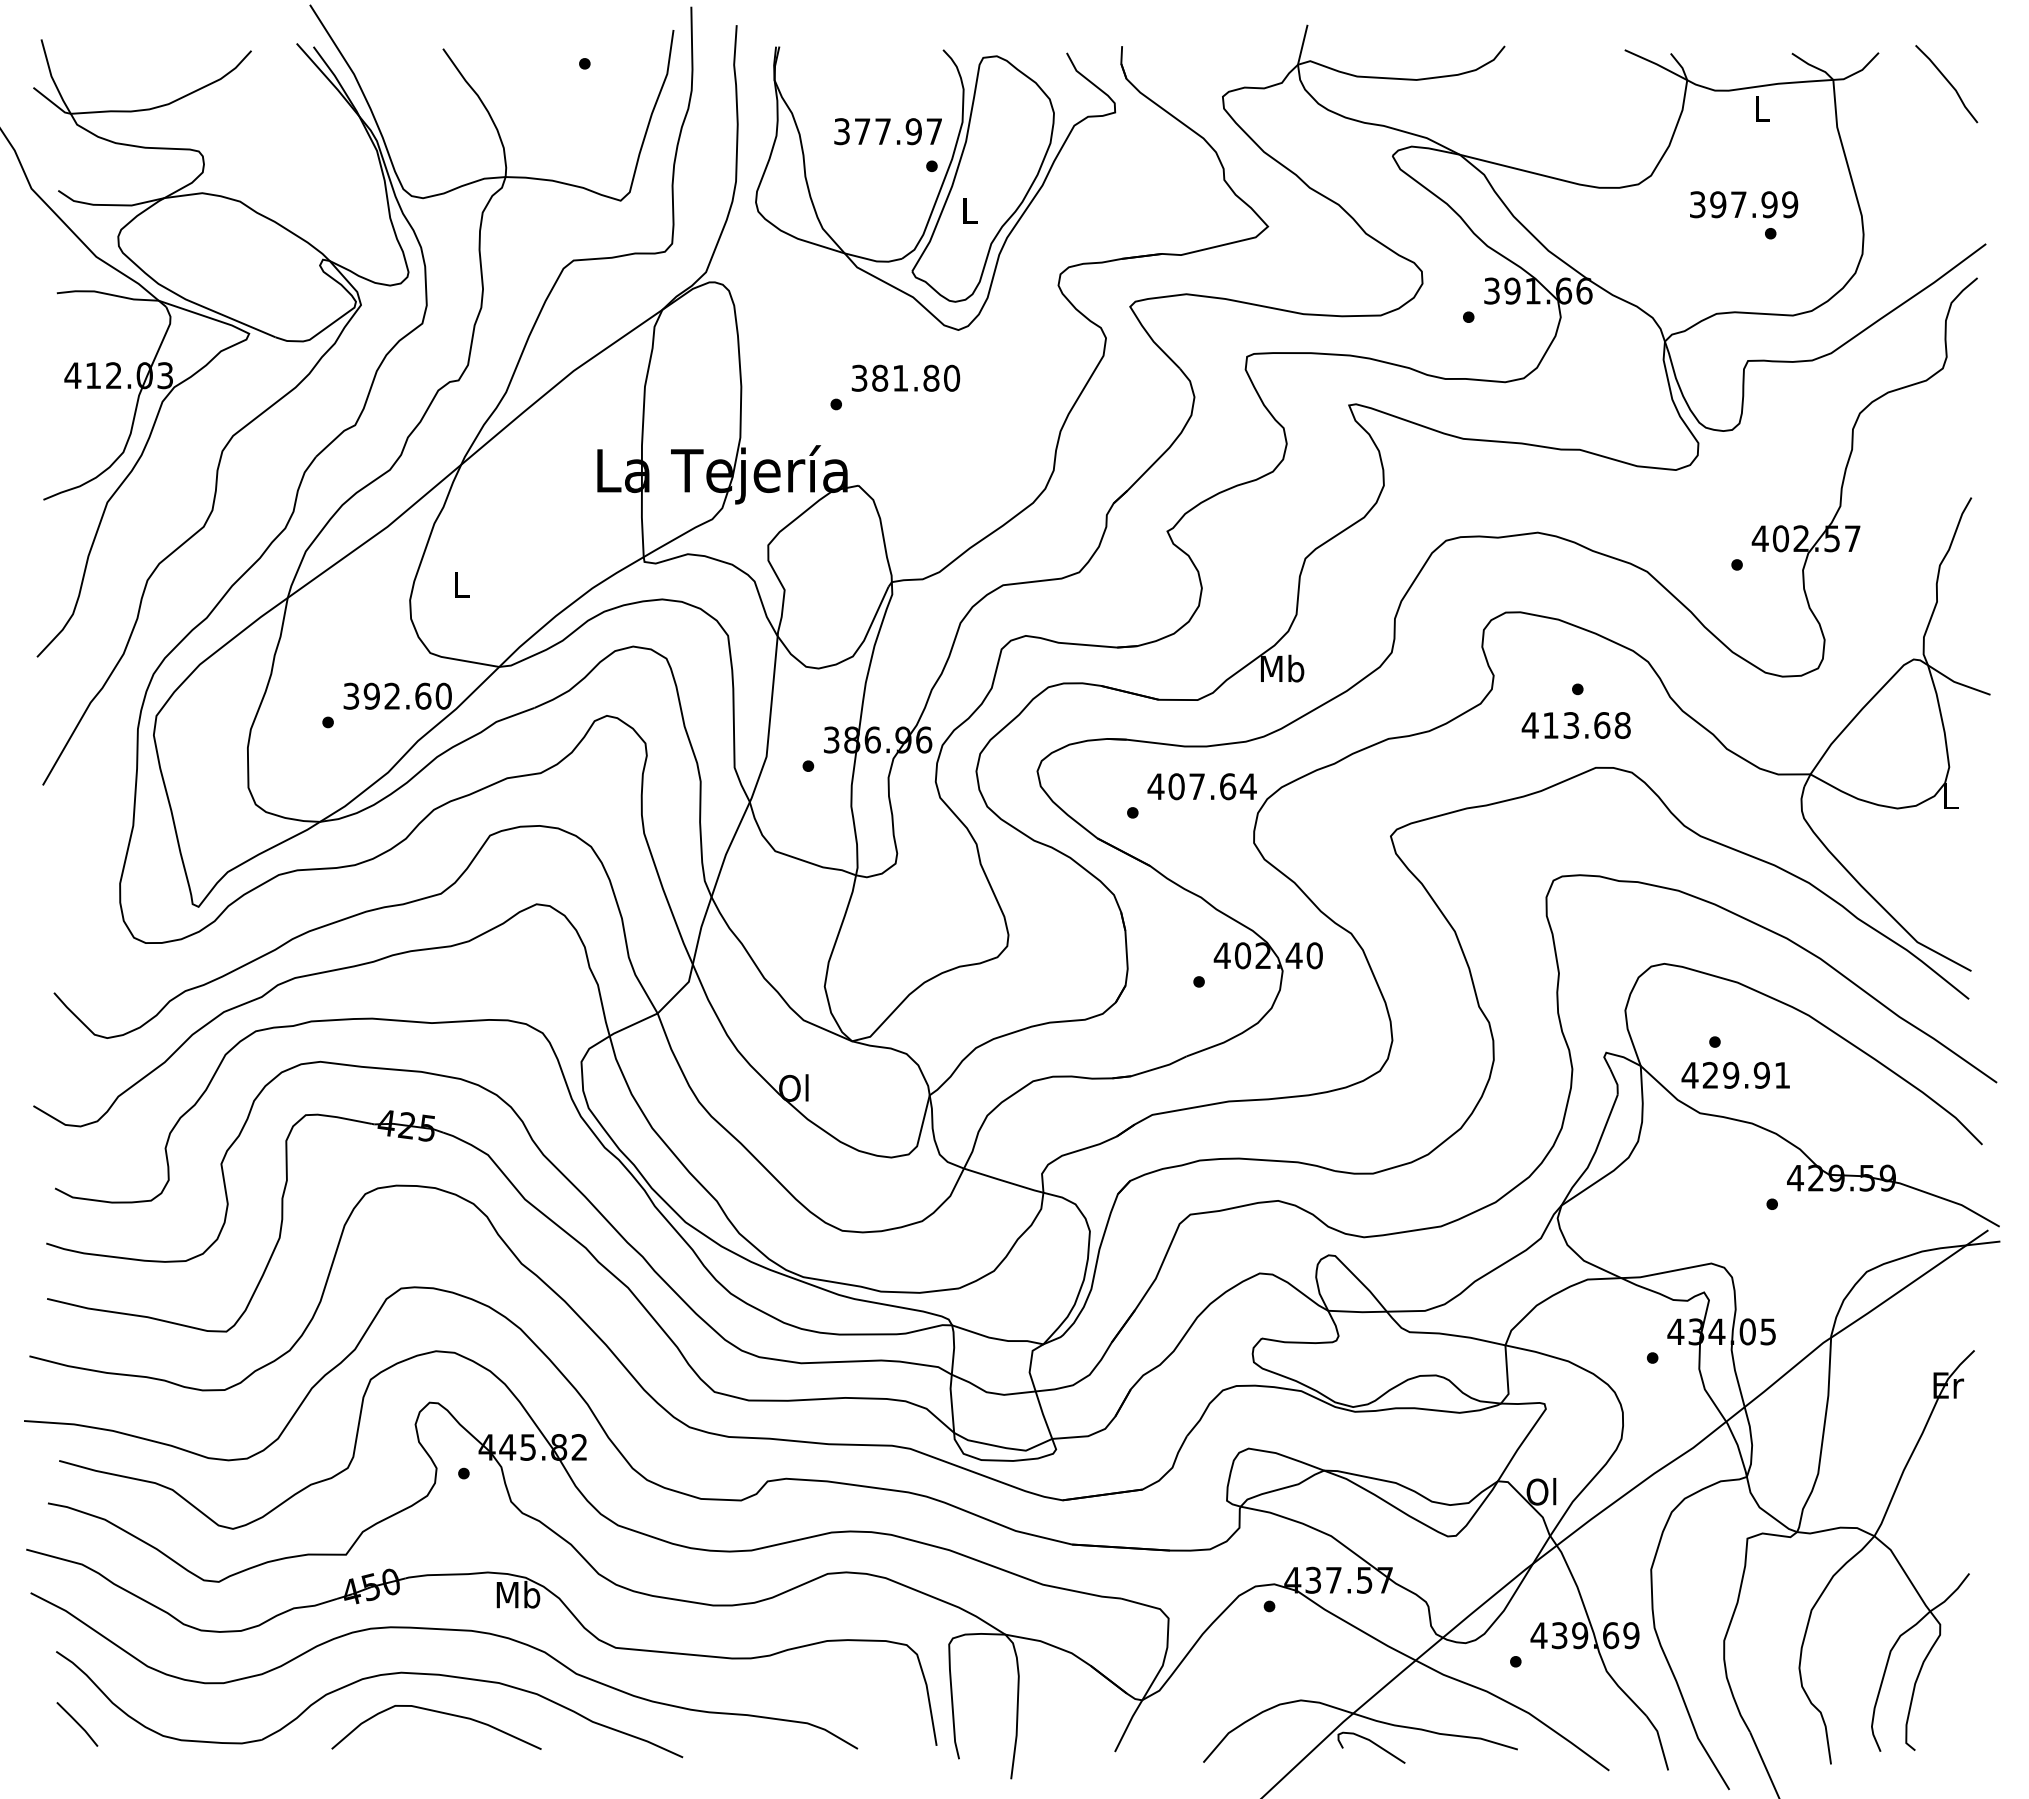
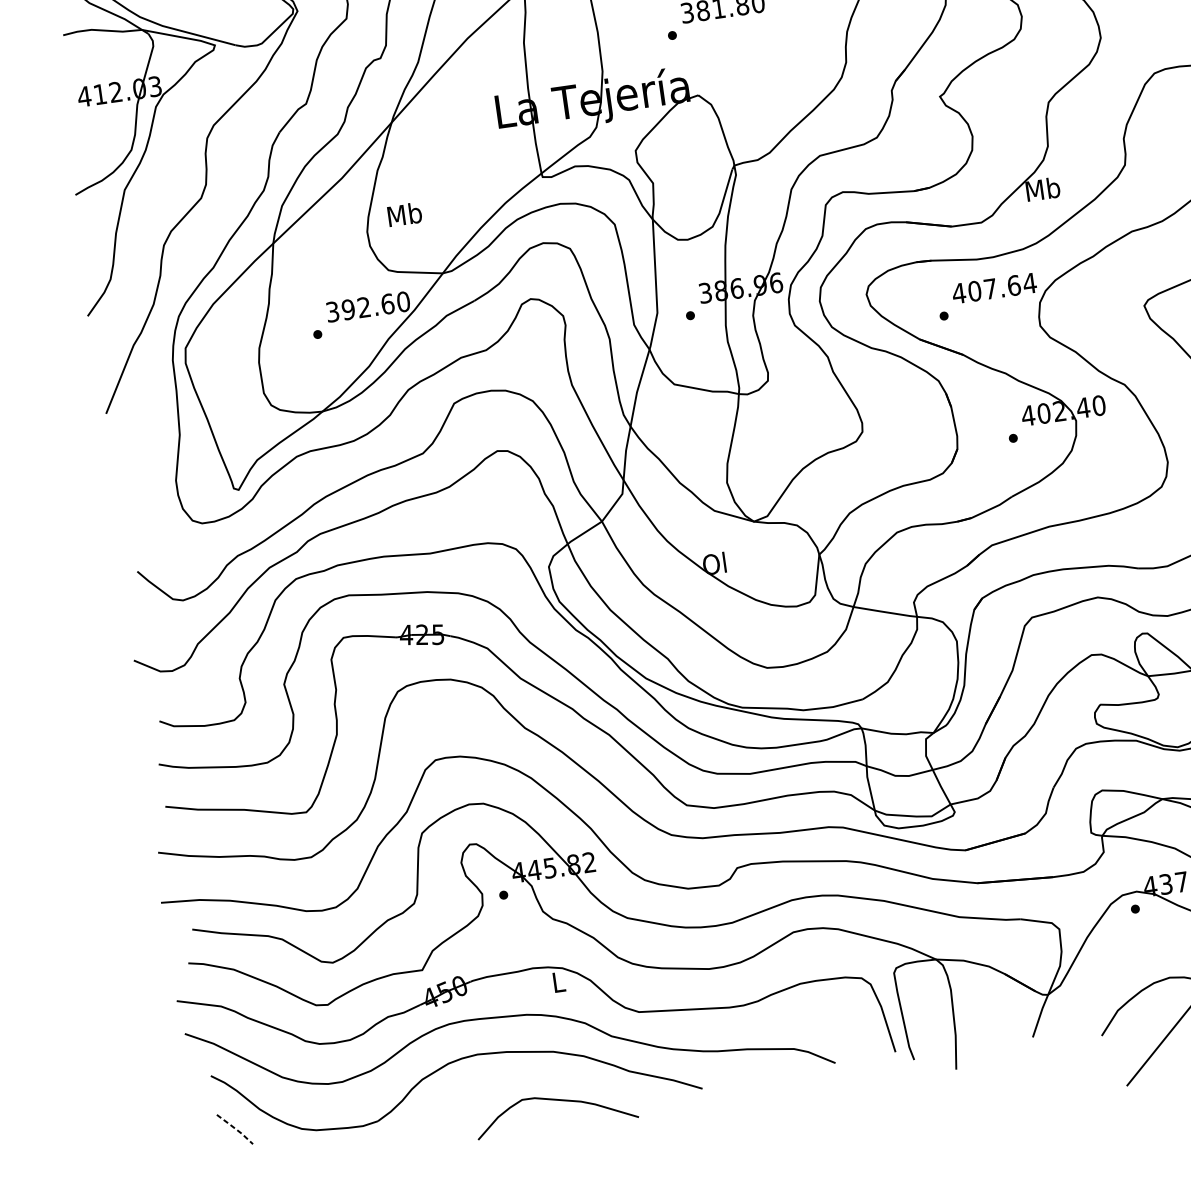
text: (461, 584) -> (404, 214), L -> Mb
text: (518, 1594) -> (558, 981), Mb -> L
curve: (440, 1713) -> (557, 1100), moved
line: (78, 1723) -> (235, 1128), solid -> dashed

